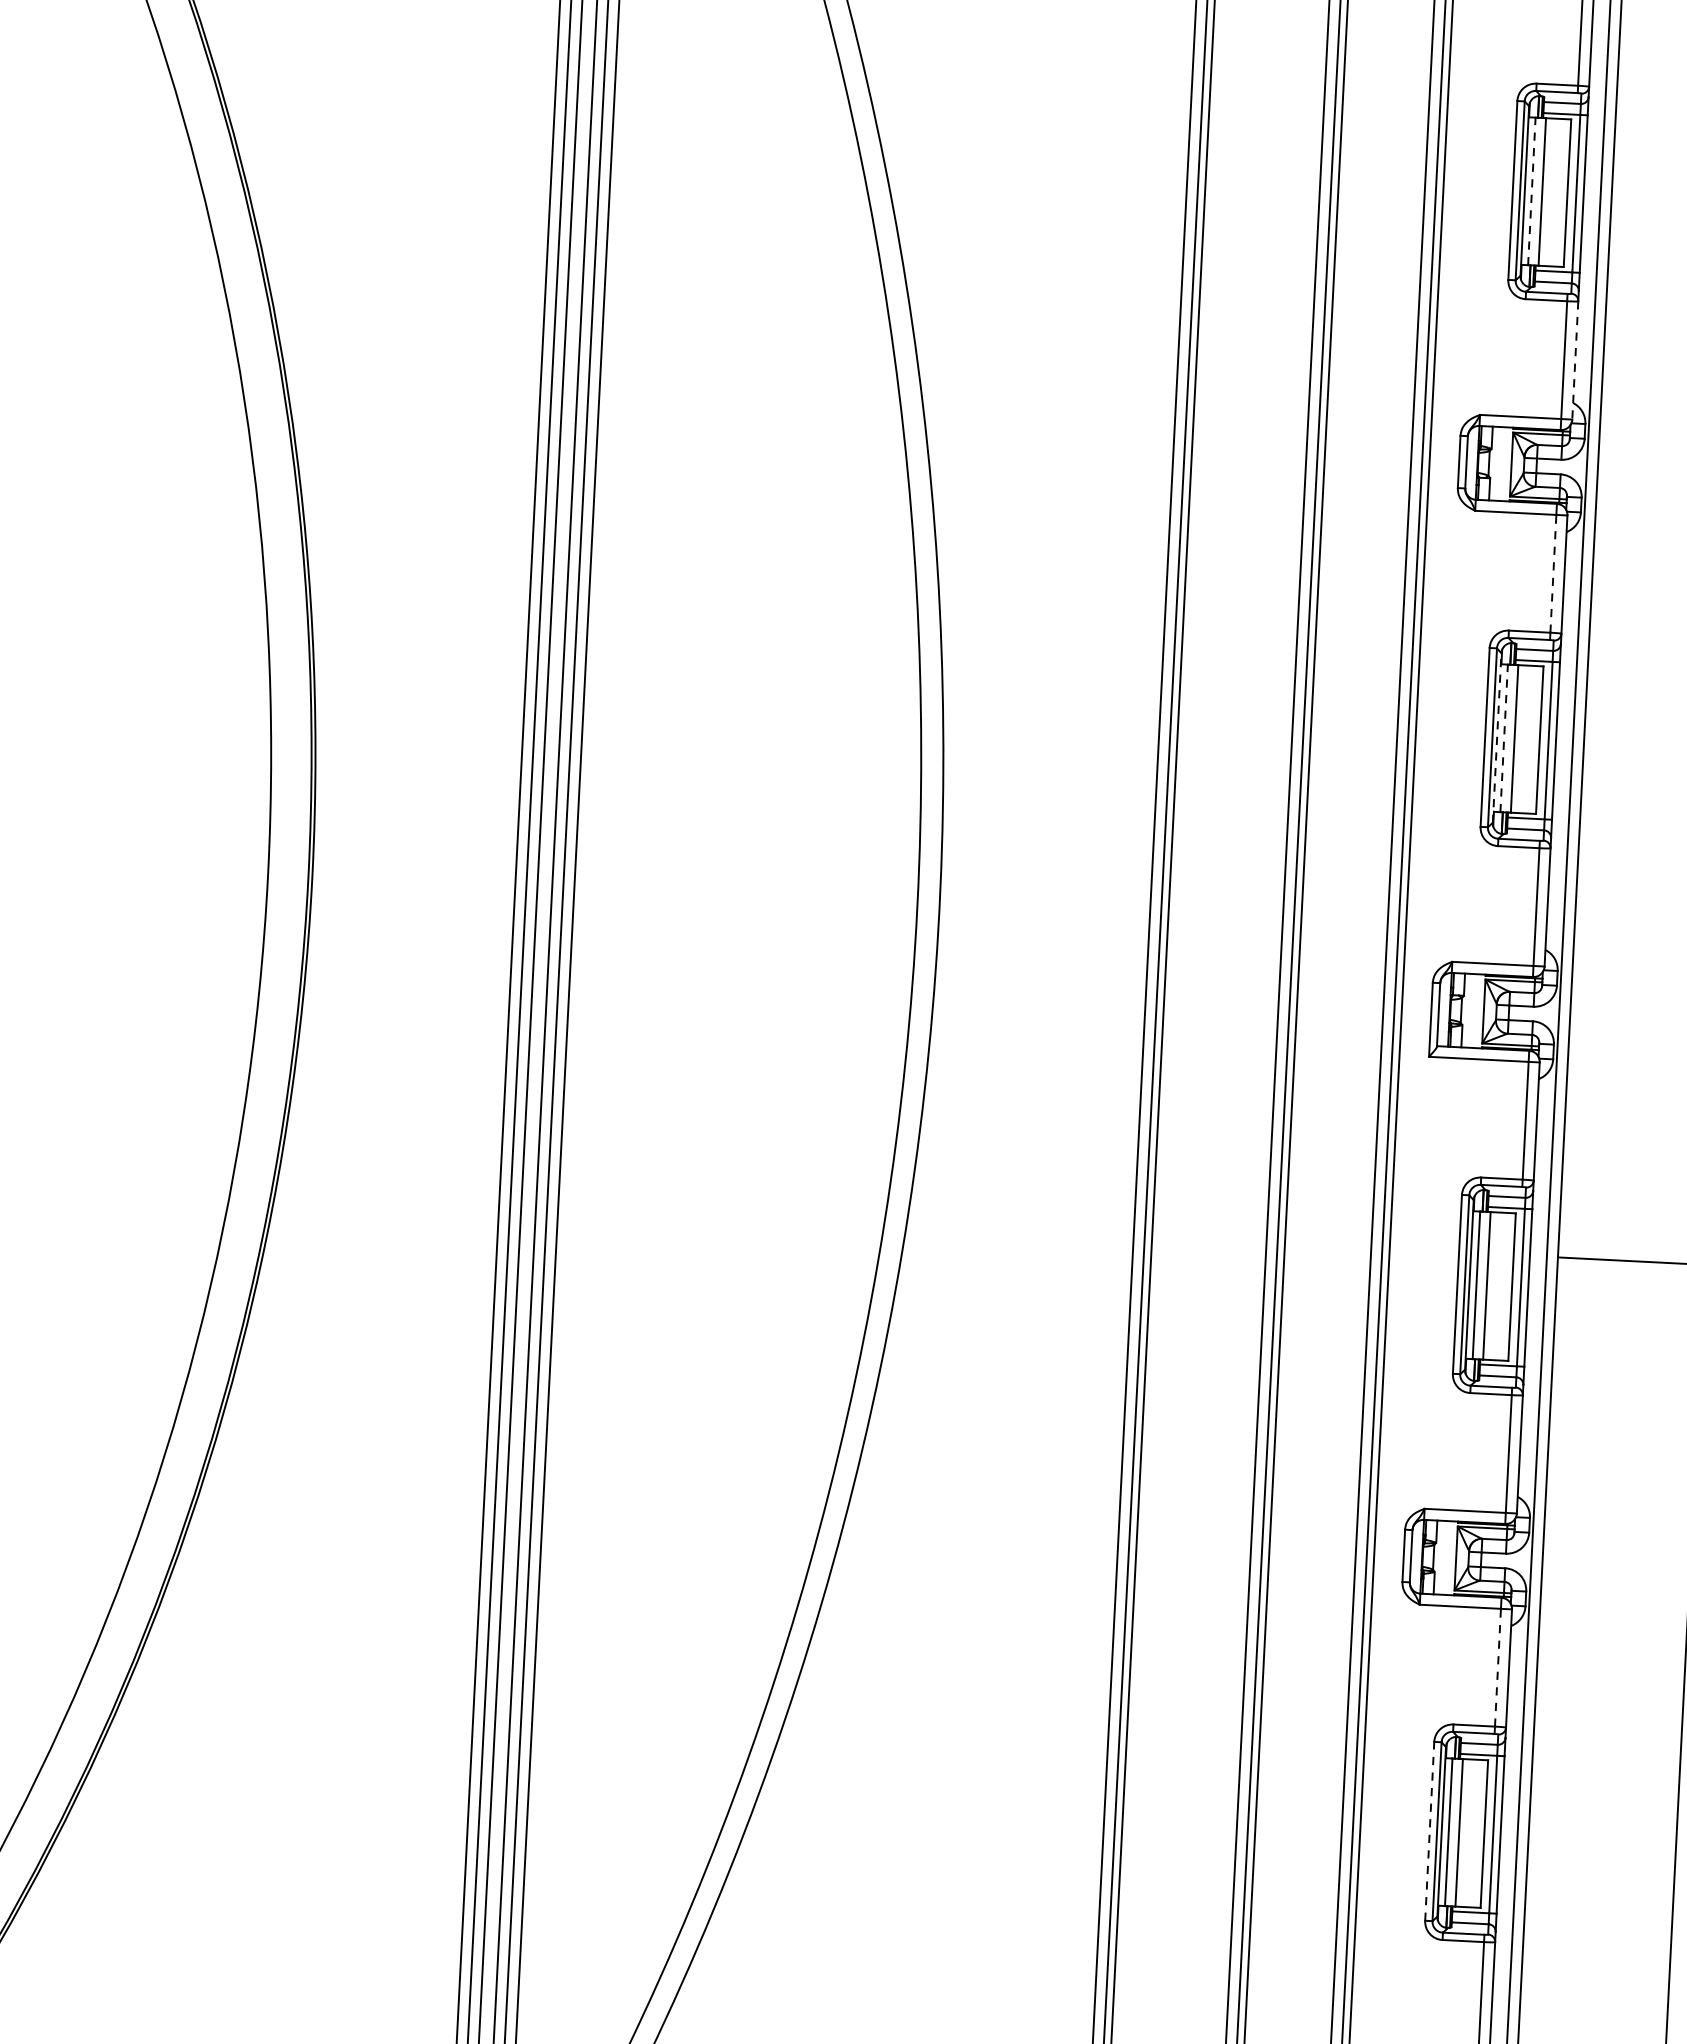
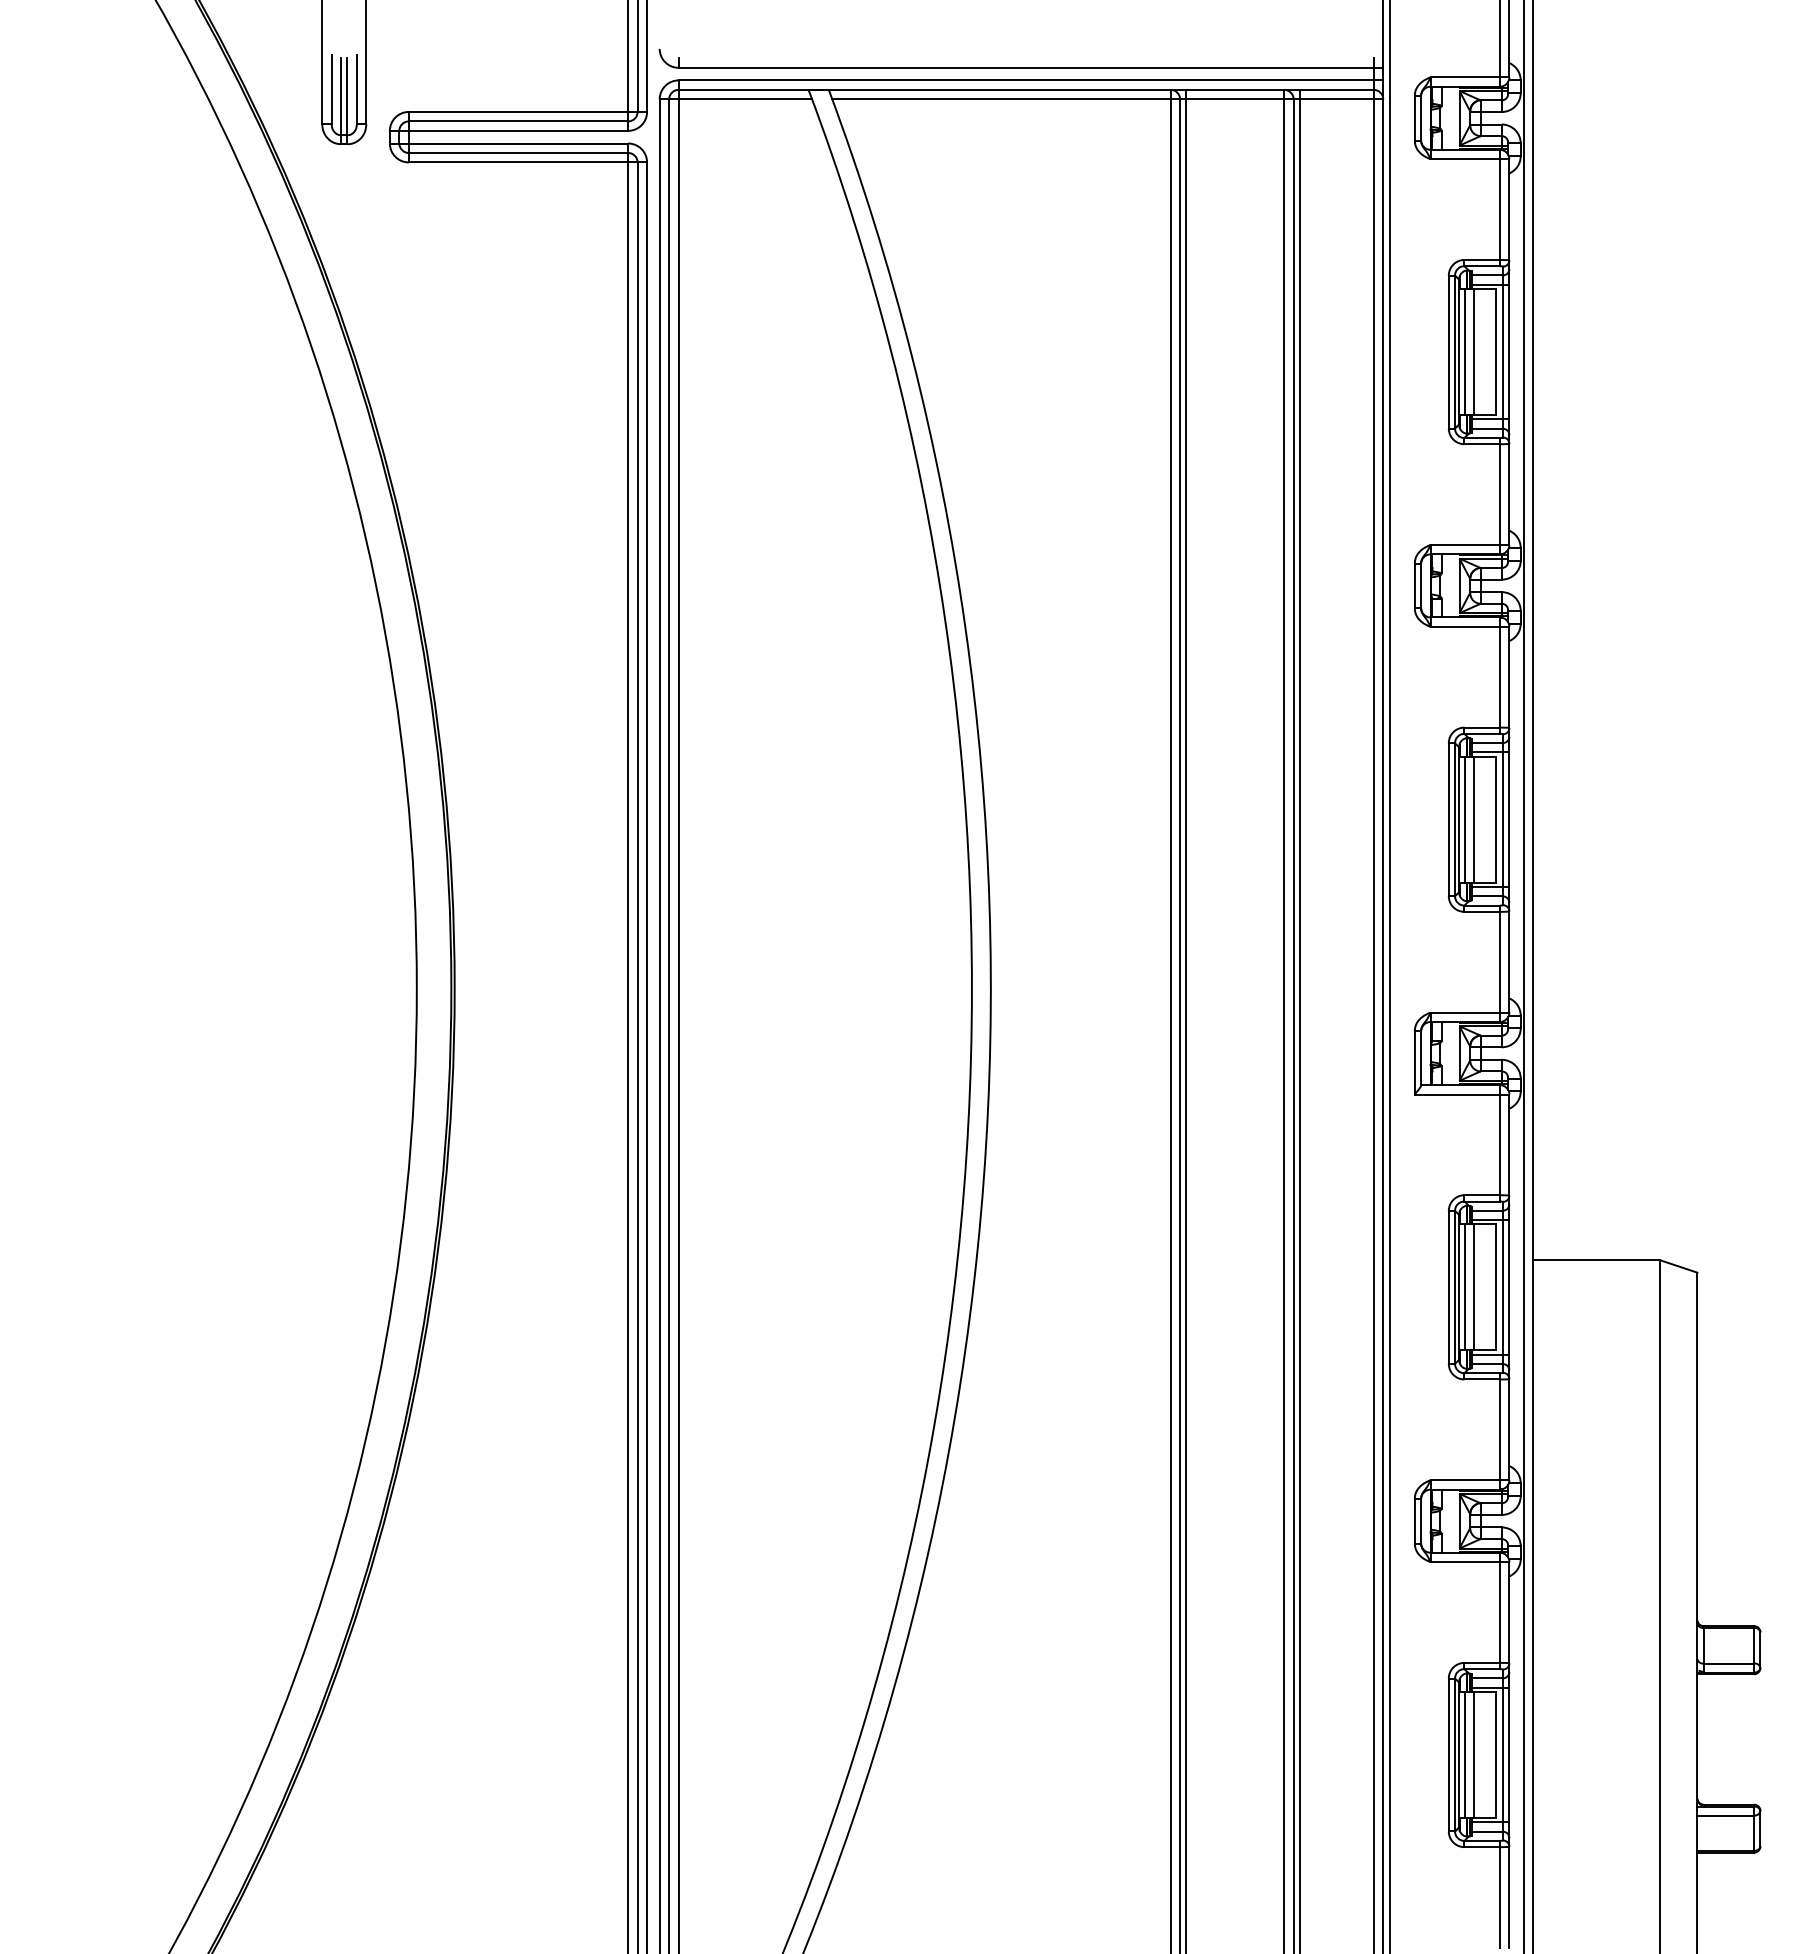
line: (1532, 190) -> (1465, 351), dashed -> solid
line: (1575, 360) -> (1509, 494), dashed -> solid
line: (1552, 572) -> (1499, 676), dashed -> solid
line: (1497, 737) -> (1459, 819), dashed -> solid
line: (1504, 738) -> (1465, 819), dashed -> solid
line: (1497, 1667) -> (1499, 1612), dashed -> solid
line: (1429, 1830) -> (1448, 1754), dashed -> solid

